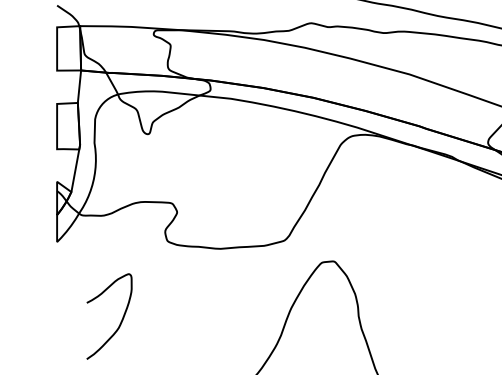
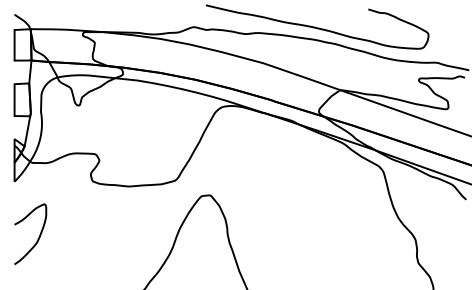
curve: (120, 319) -> (38, 236), moved

